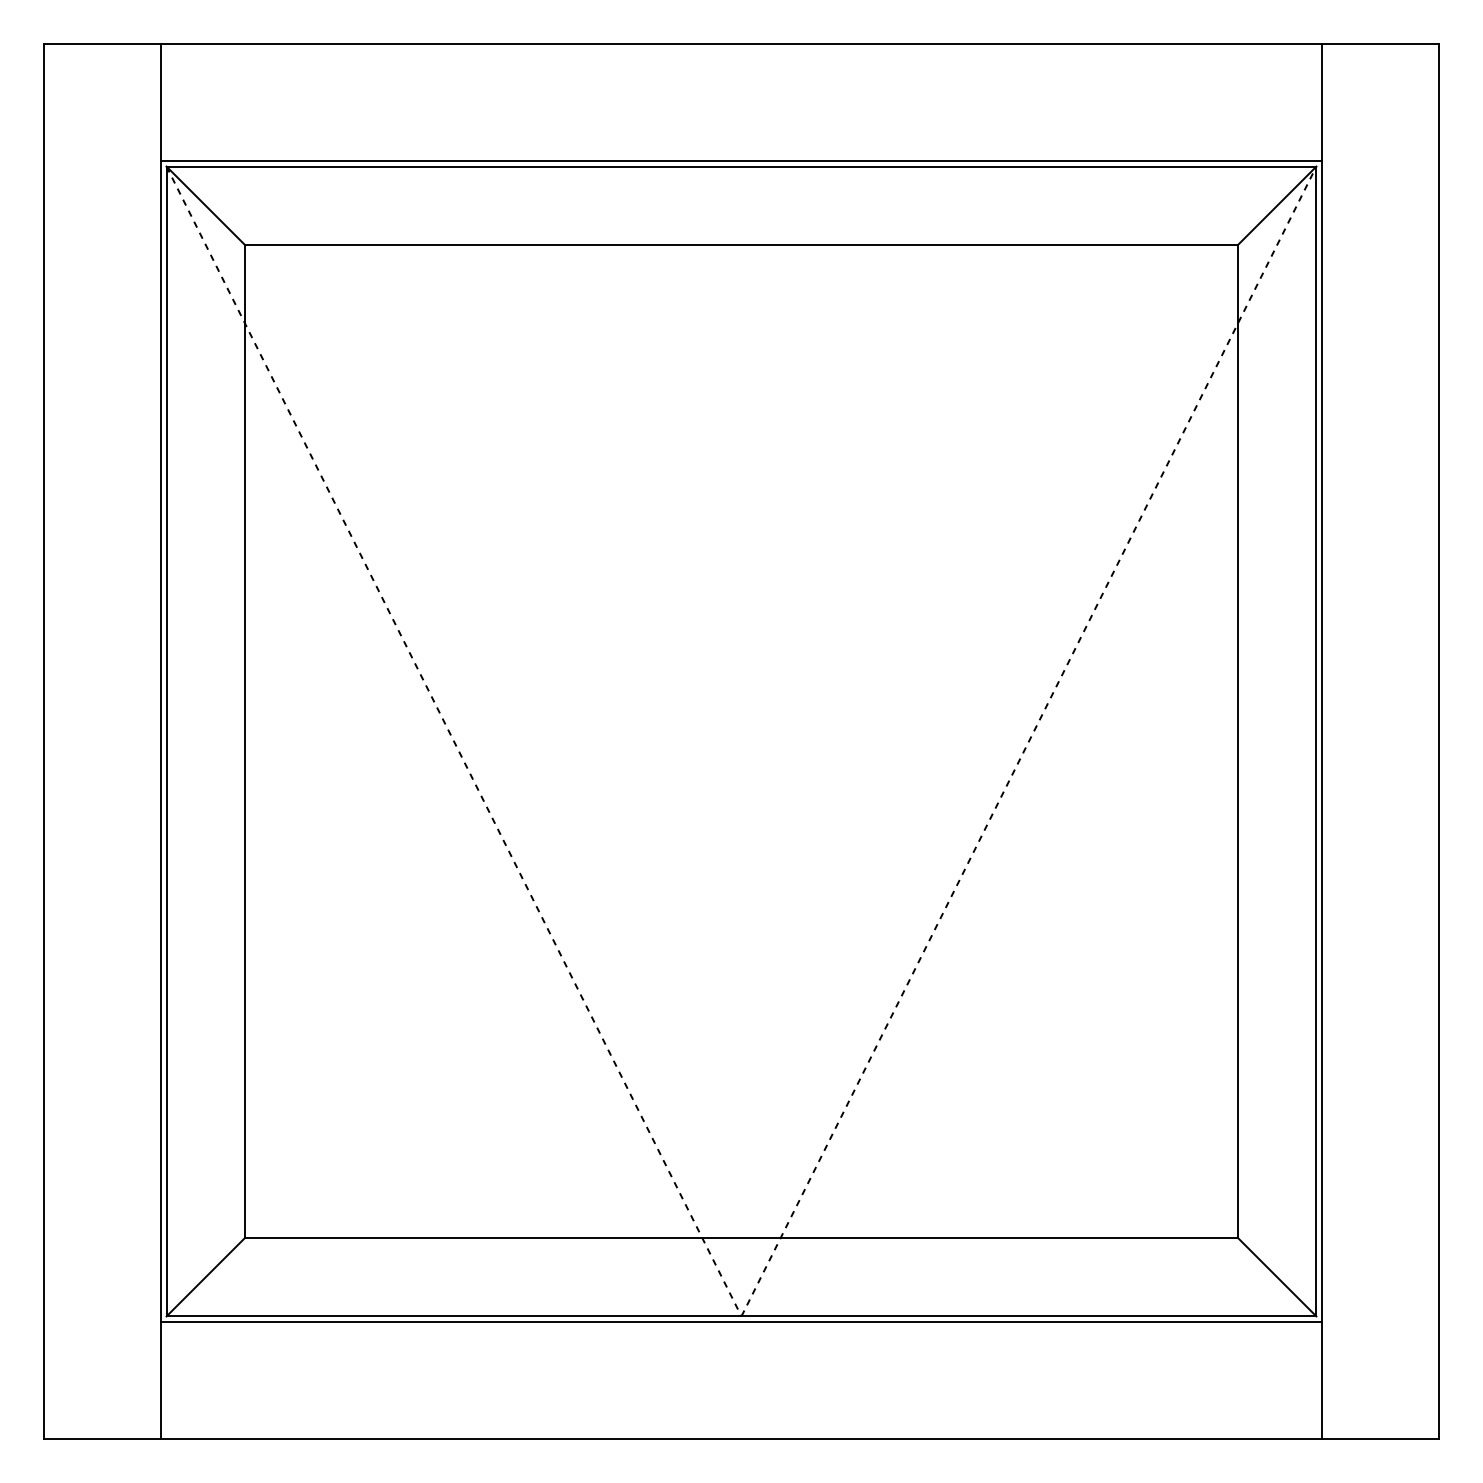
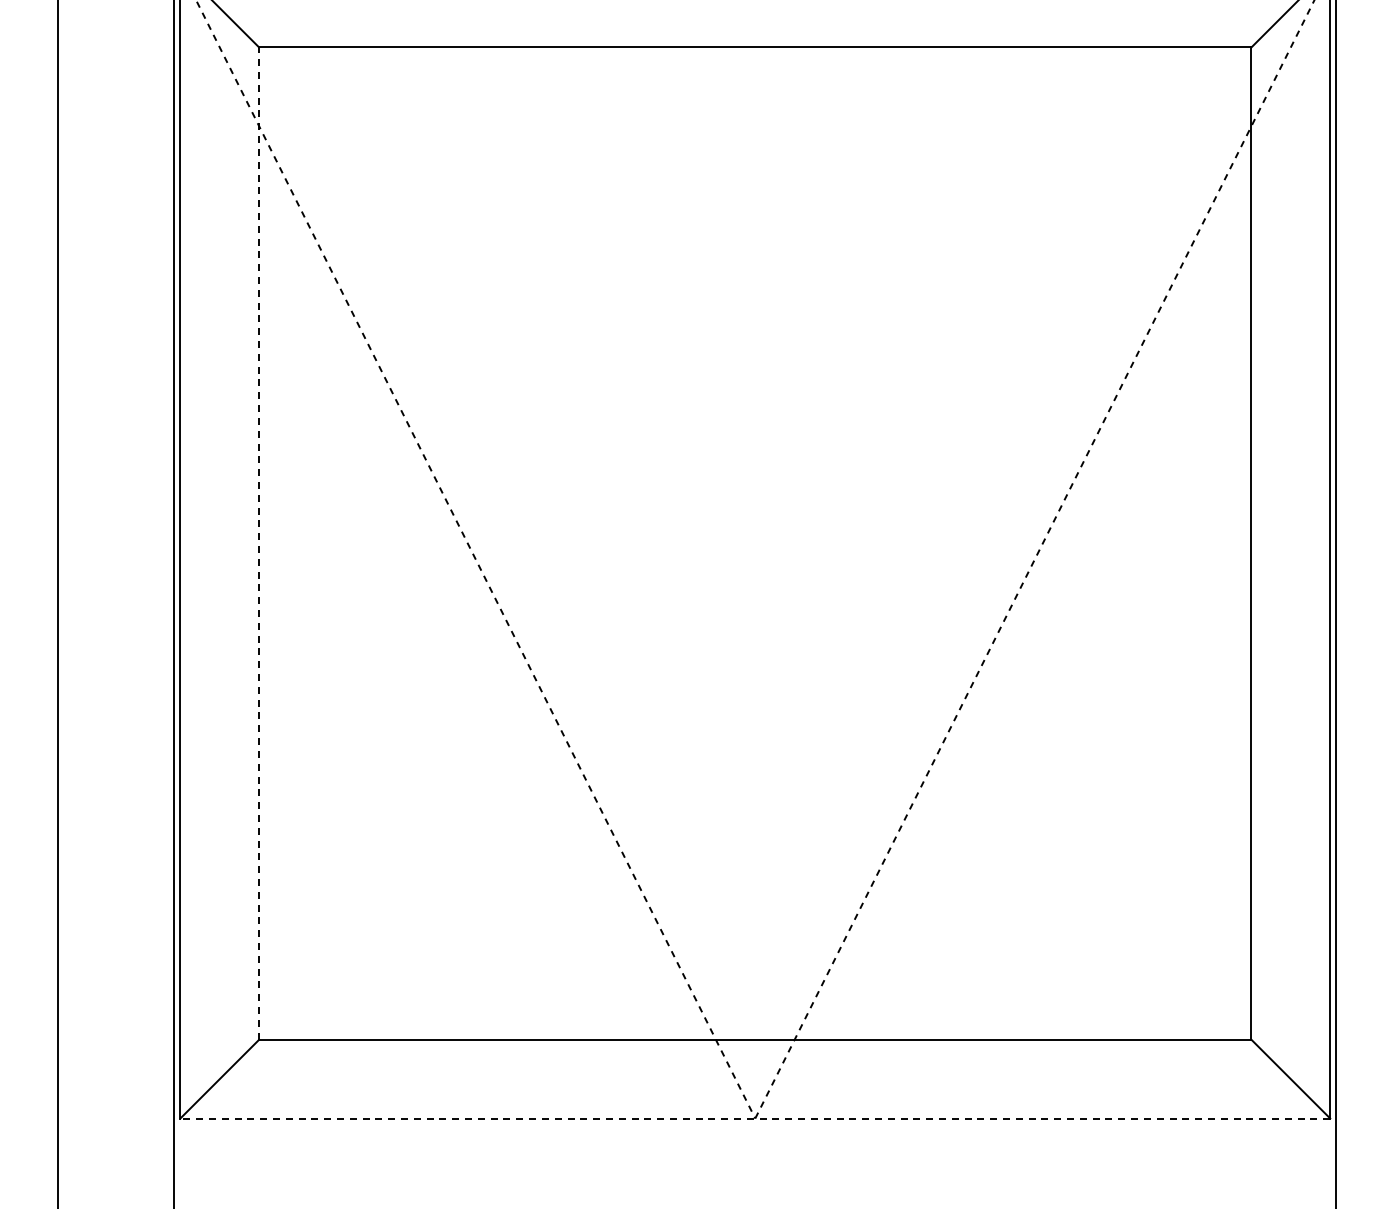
line: (245, 740) -> (259, 542), solid -> dashed
line: (741, 1316) -> (755, 1118), solid -> dashed
line: (741, 1322) -> (755, 1124), removed

